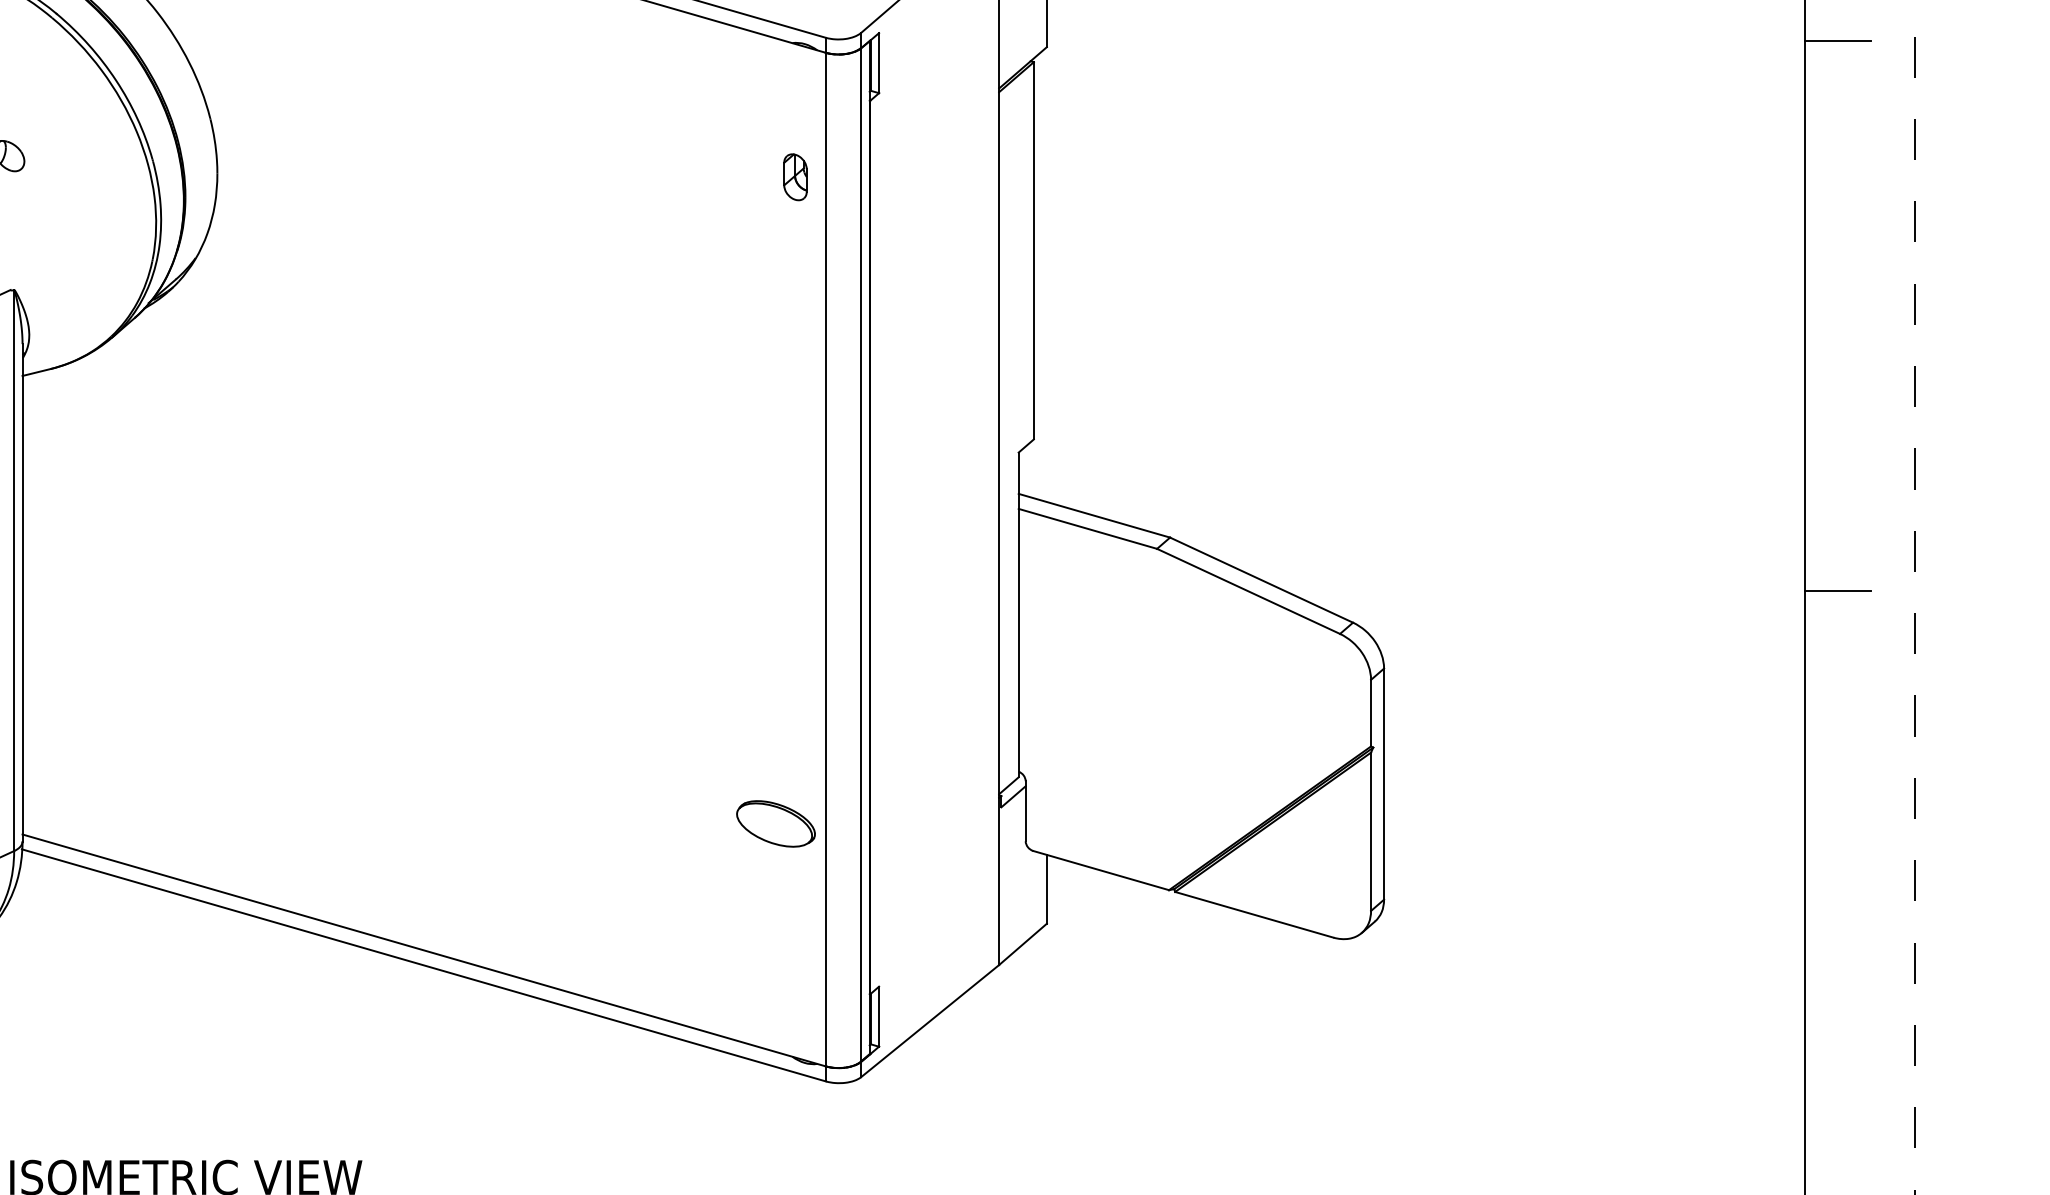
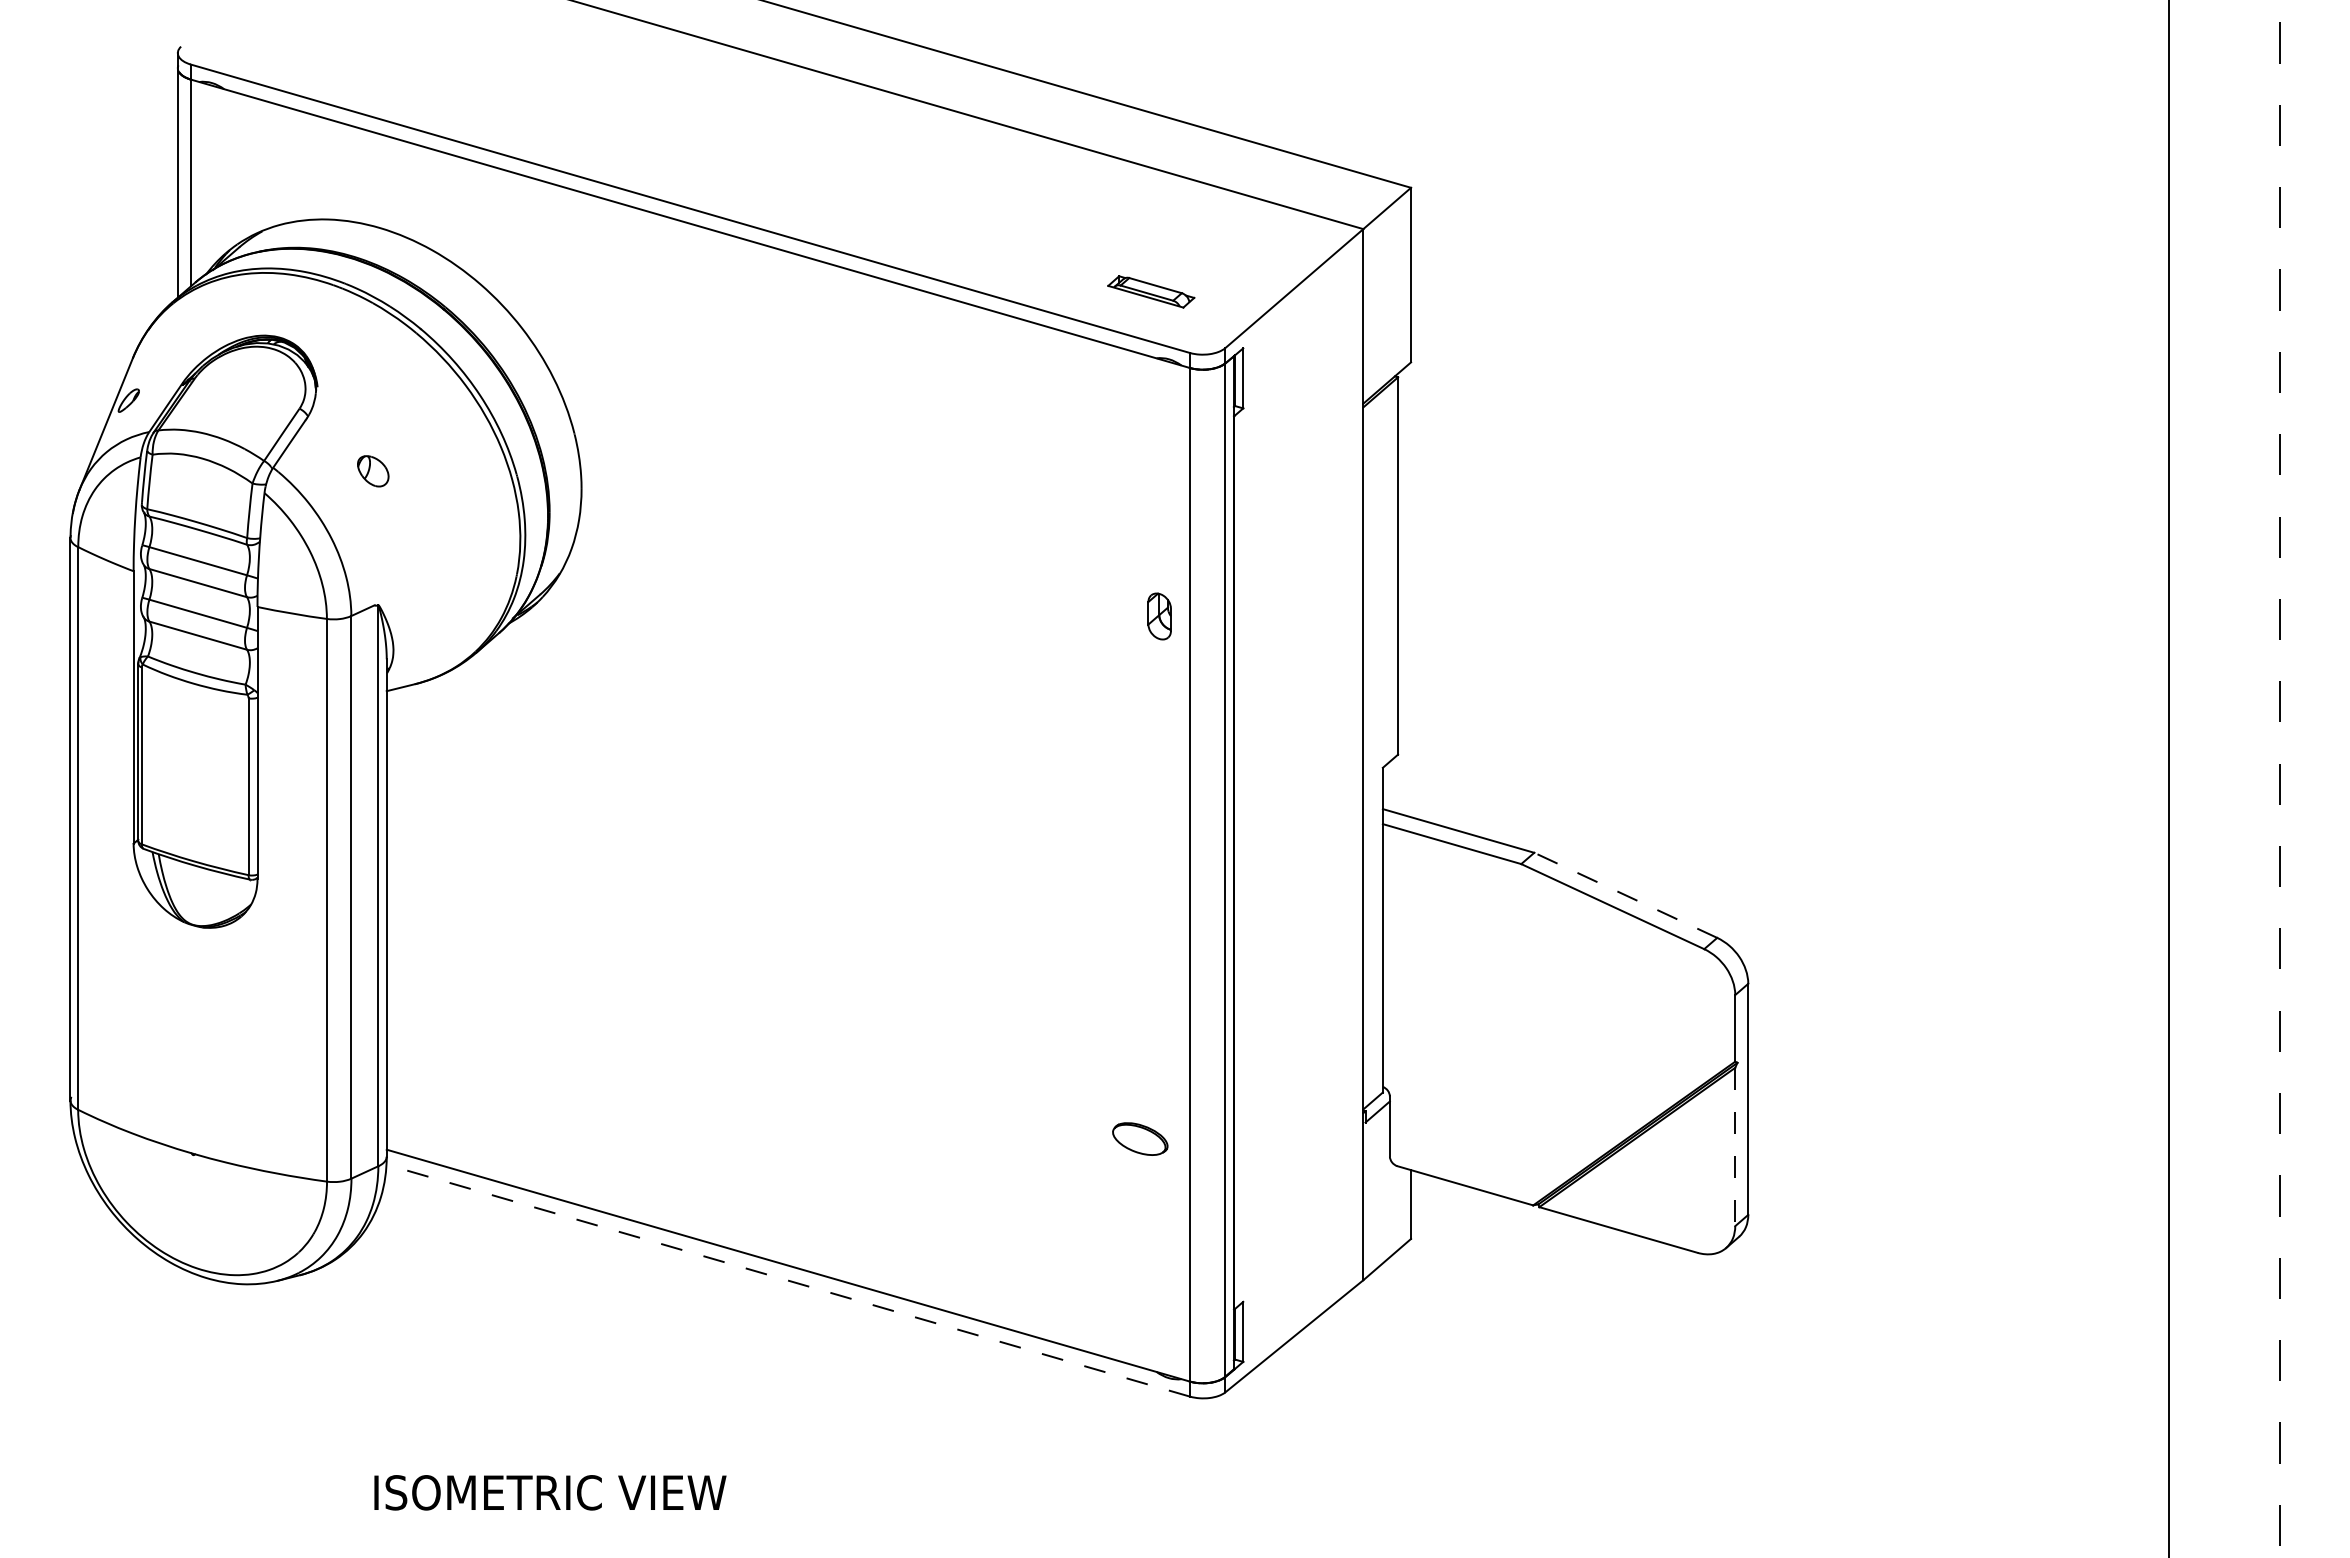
line: (1838, 41) -> (2202, 356), removed
part: (795, 177) -> (1159, 616), moved
line: (1261, 580) -> (1625, 895), solid -> dashed
line: (1838, 591) -> (2202, 906), removed
part: (776, 823) -> (1140, 1138), size x0.7
line: (1371, 832) -> (1735, 1147), solid -> dashed
line: (423, 965) -> (787, 1280), solid -> dashed

